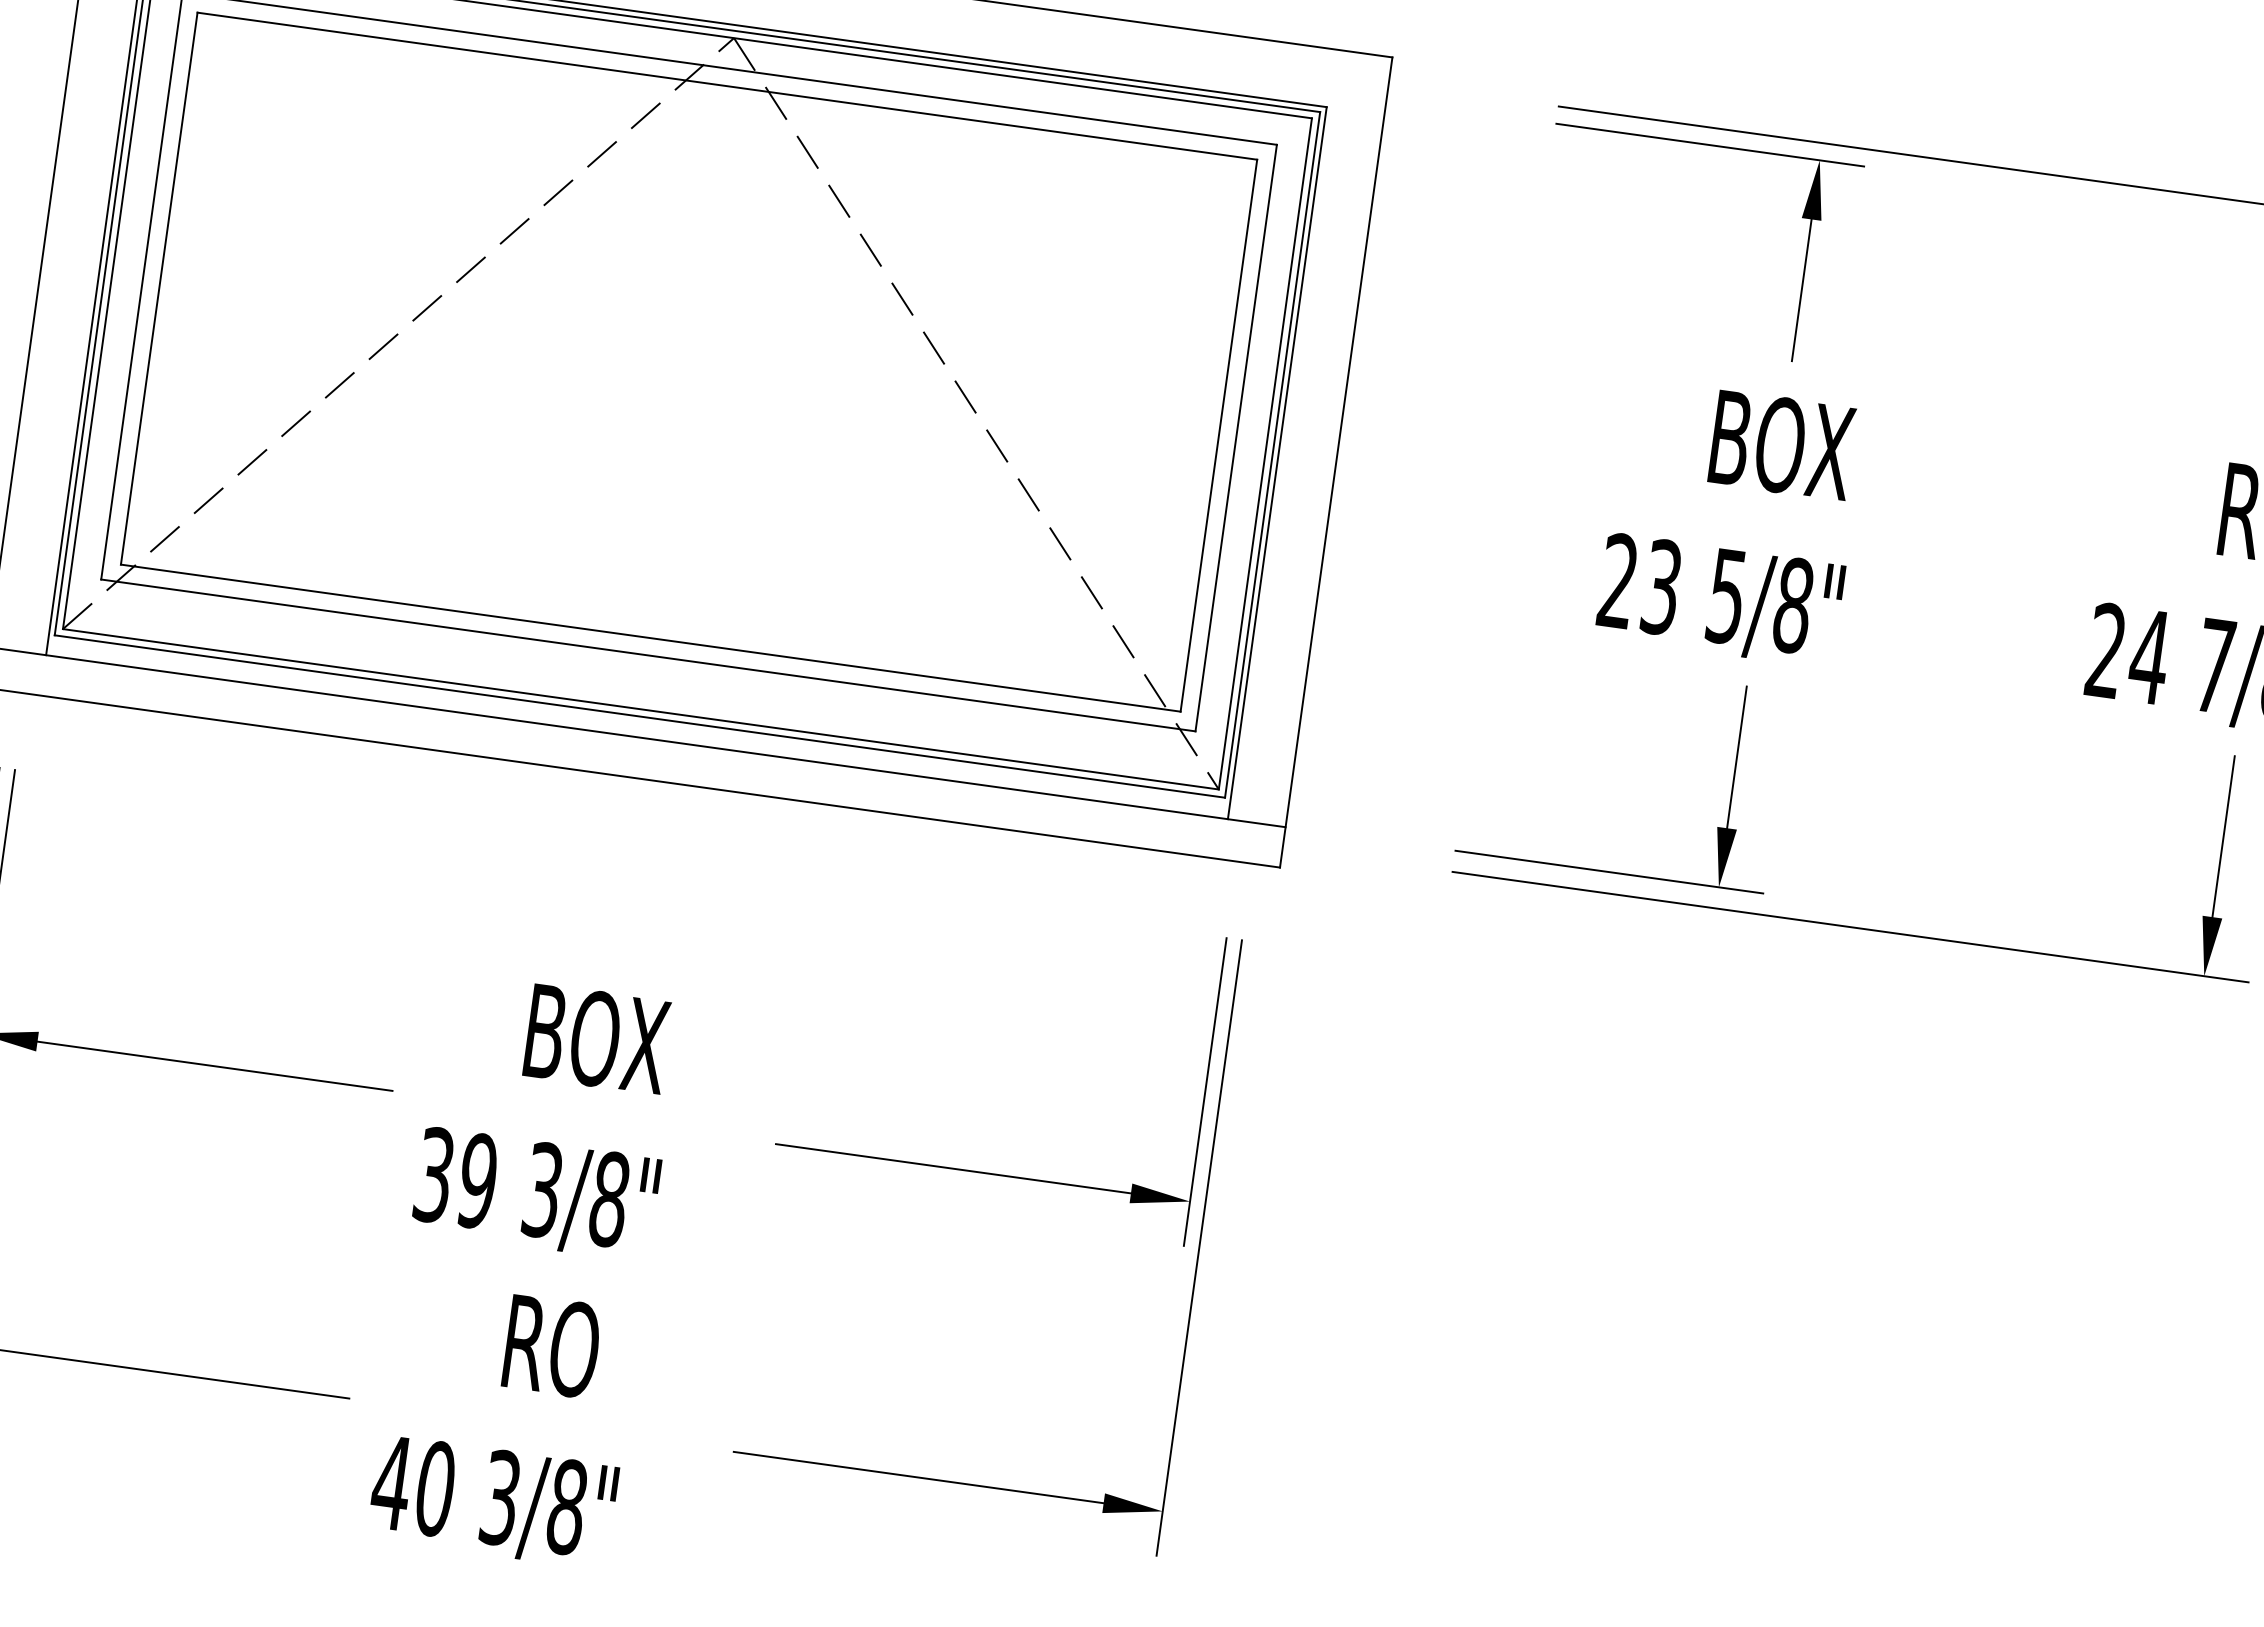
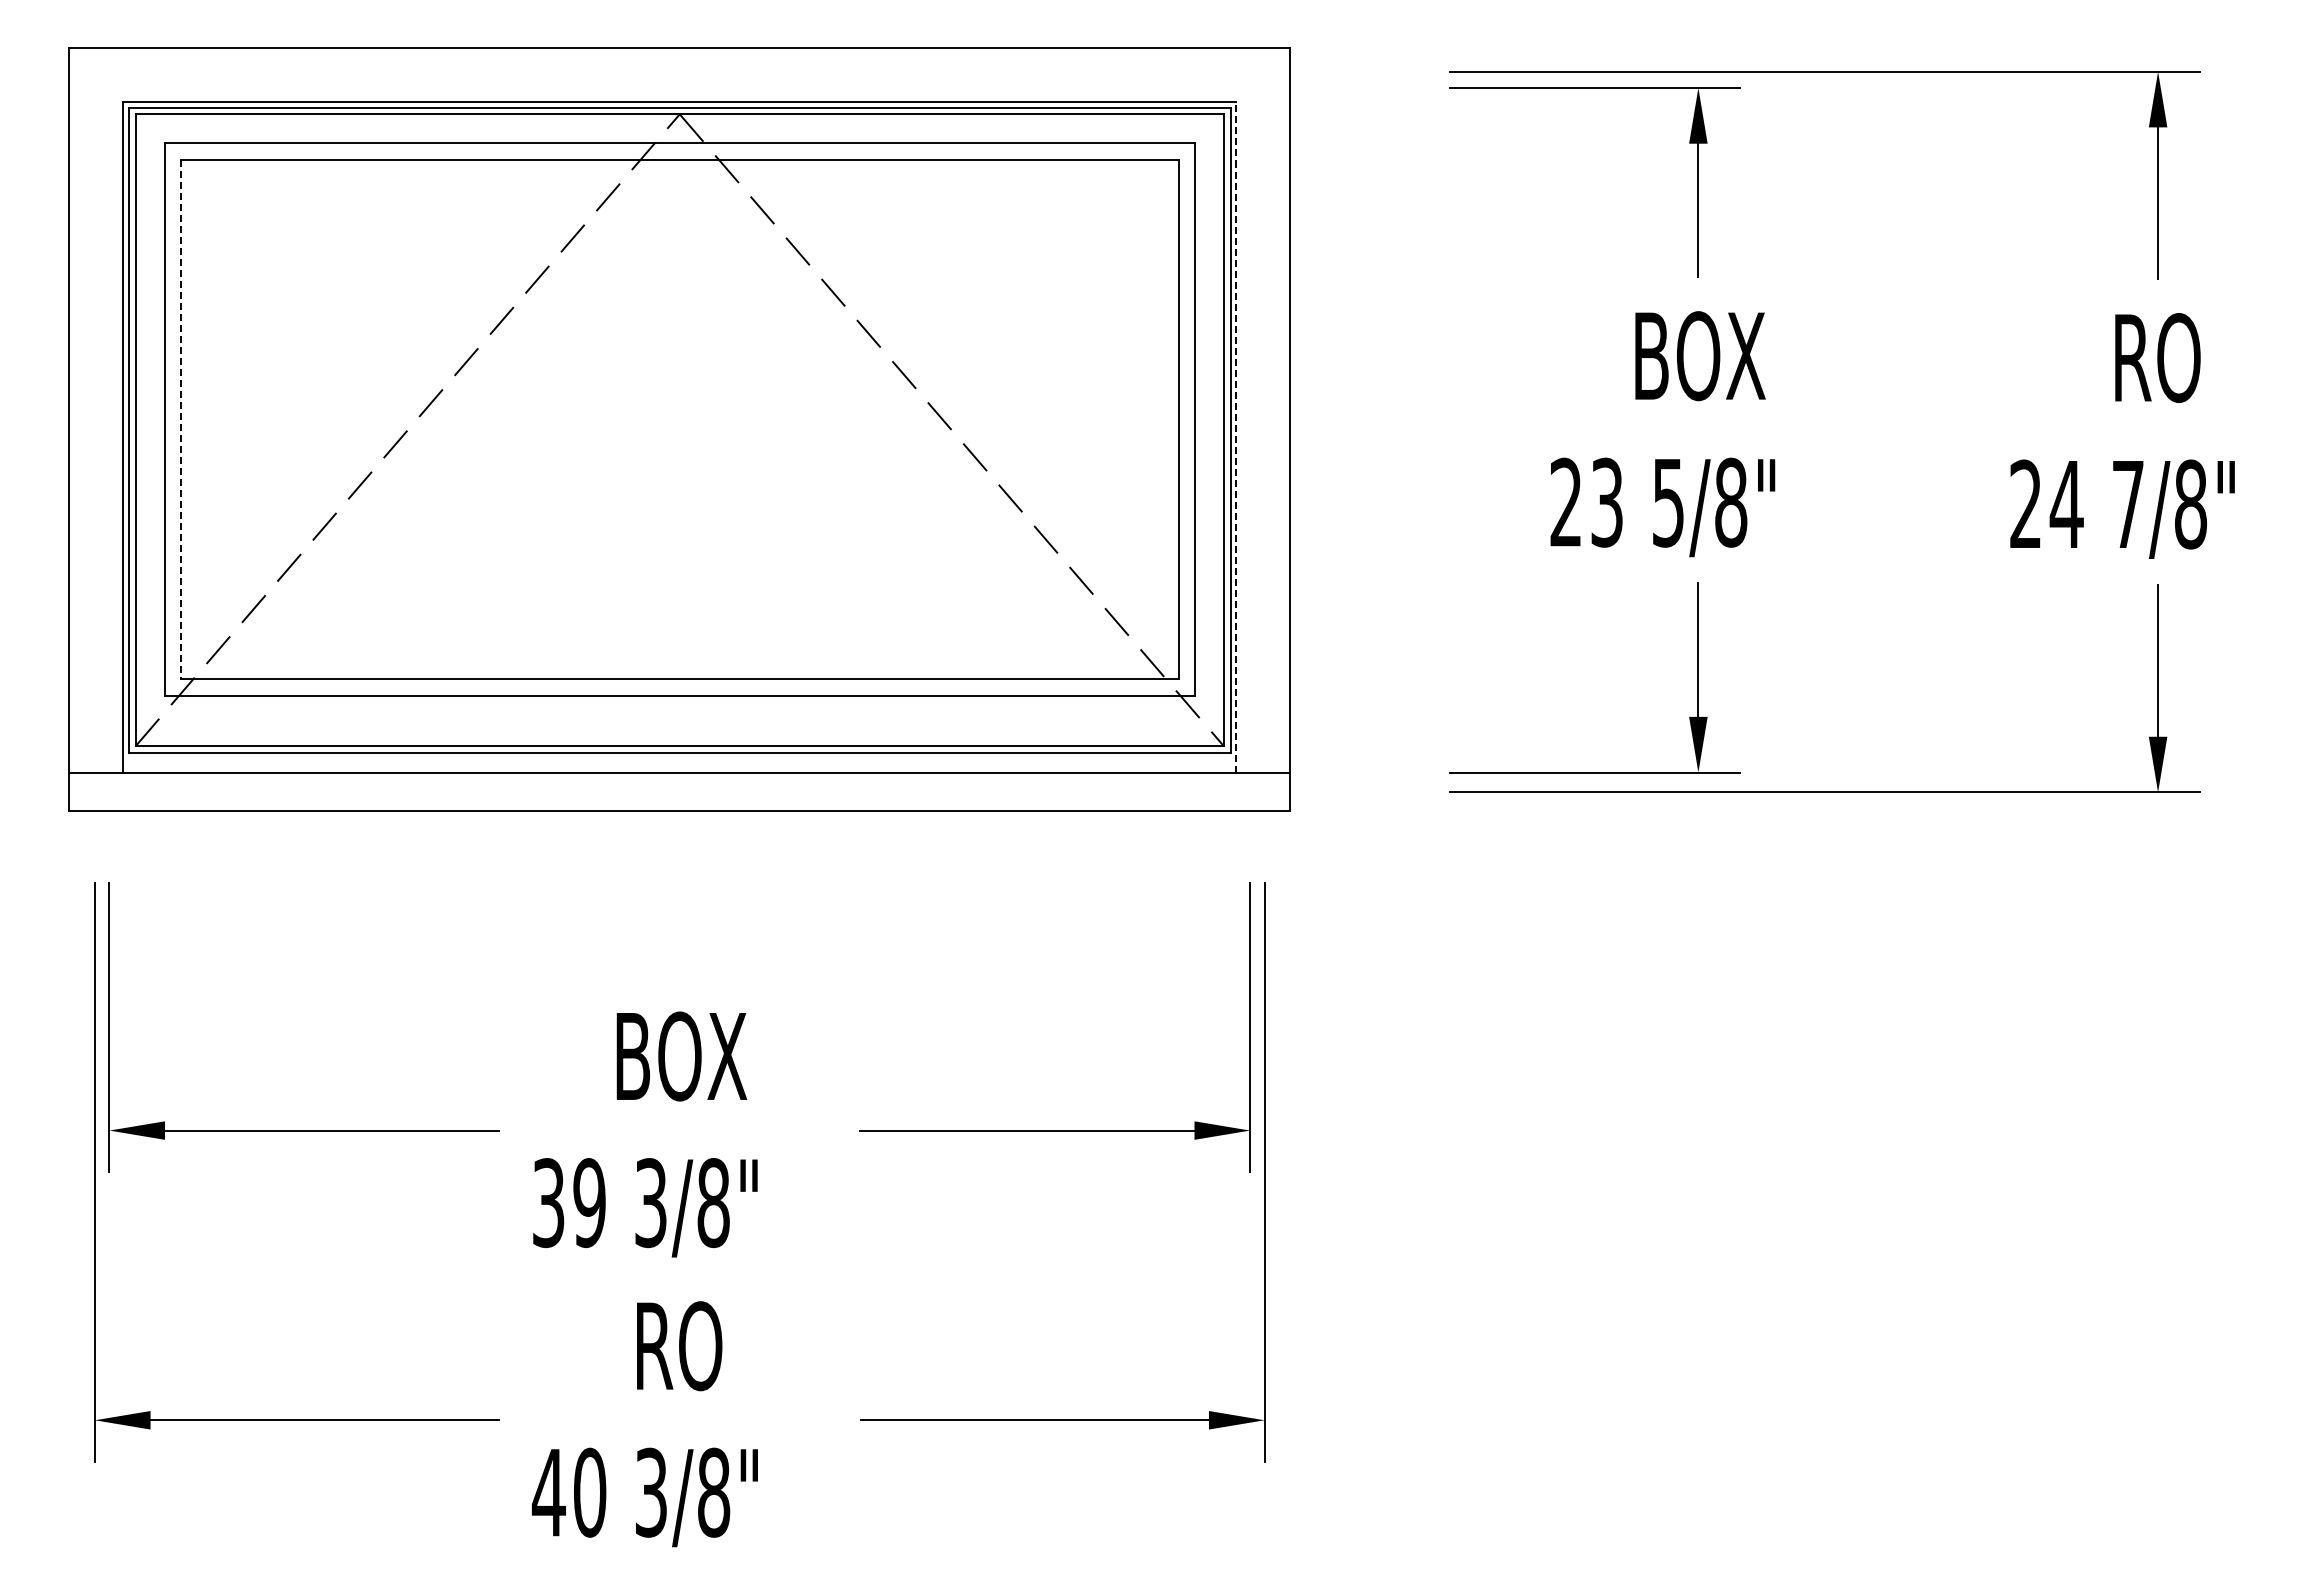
line: (158, 288) -> (180, 419), solid -> dashed
line: (1277, 462) -> (1236, 436), solid -> dashed

